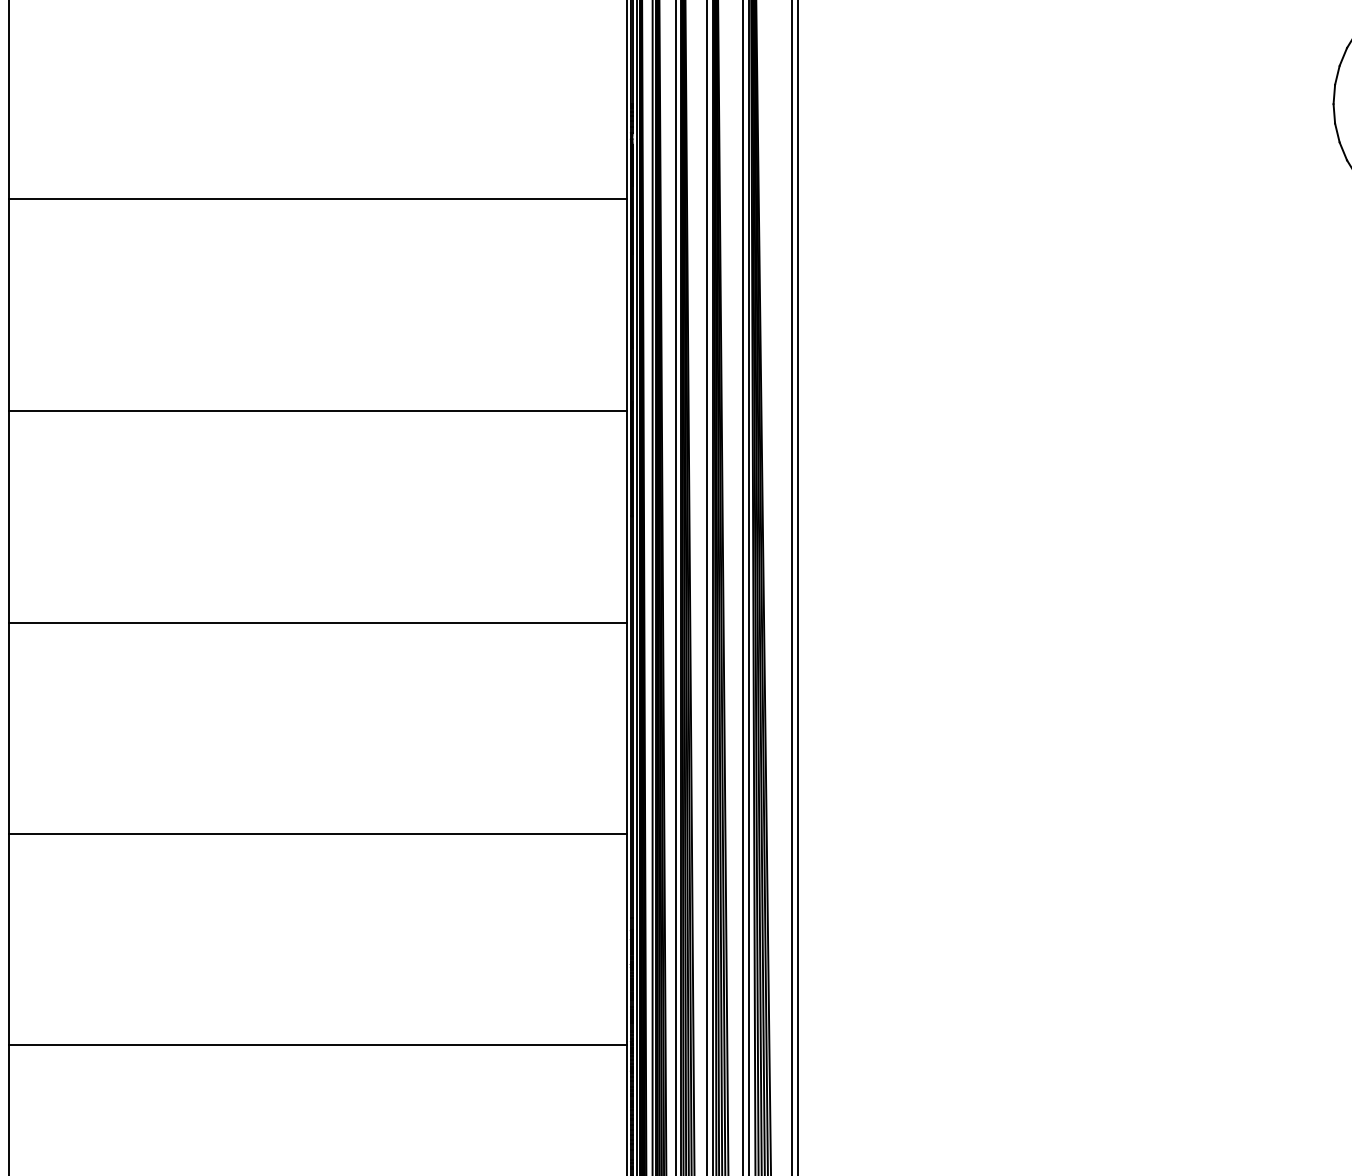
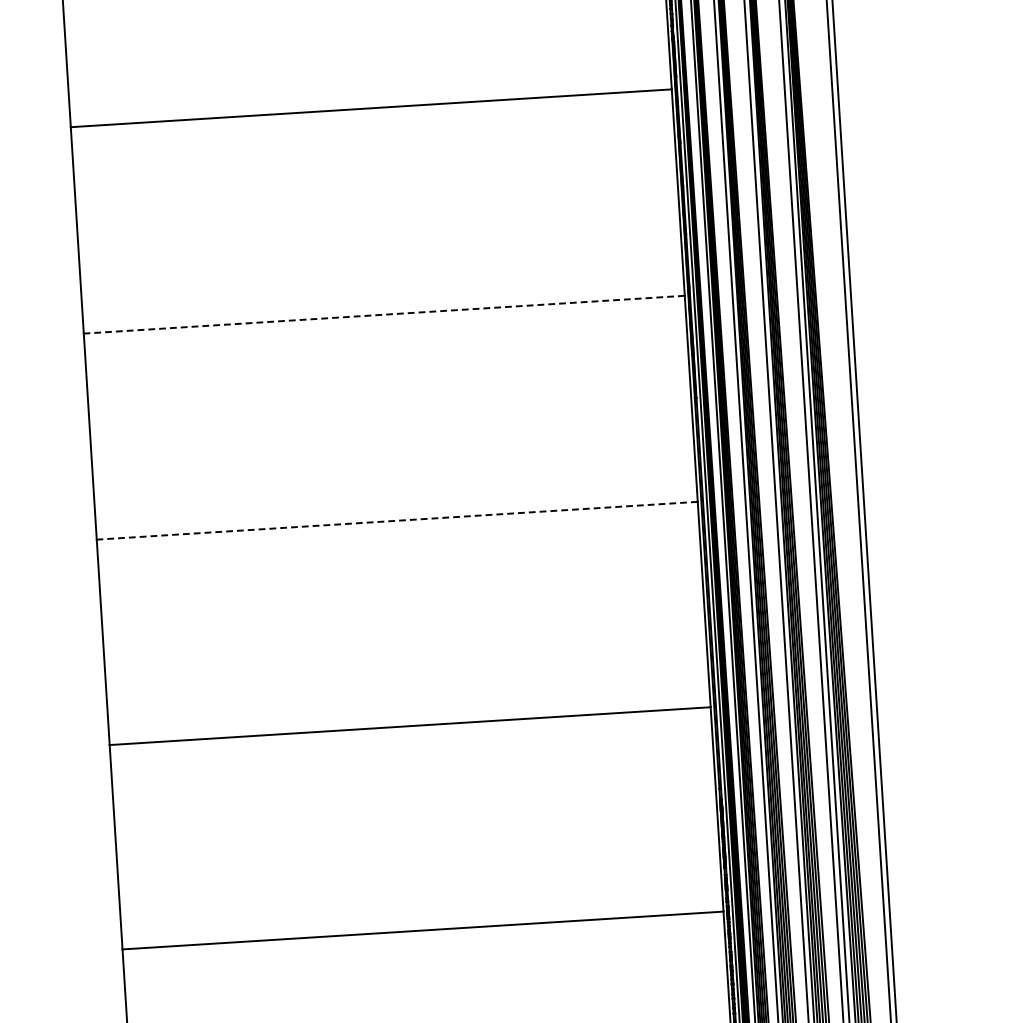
line: (317, 411) -> (383, 315), solid -> dashed
line: (317, 623) -> (396, 521), solid -> dashed

